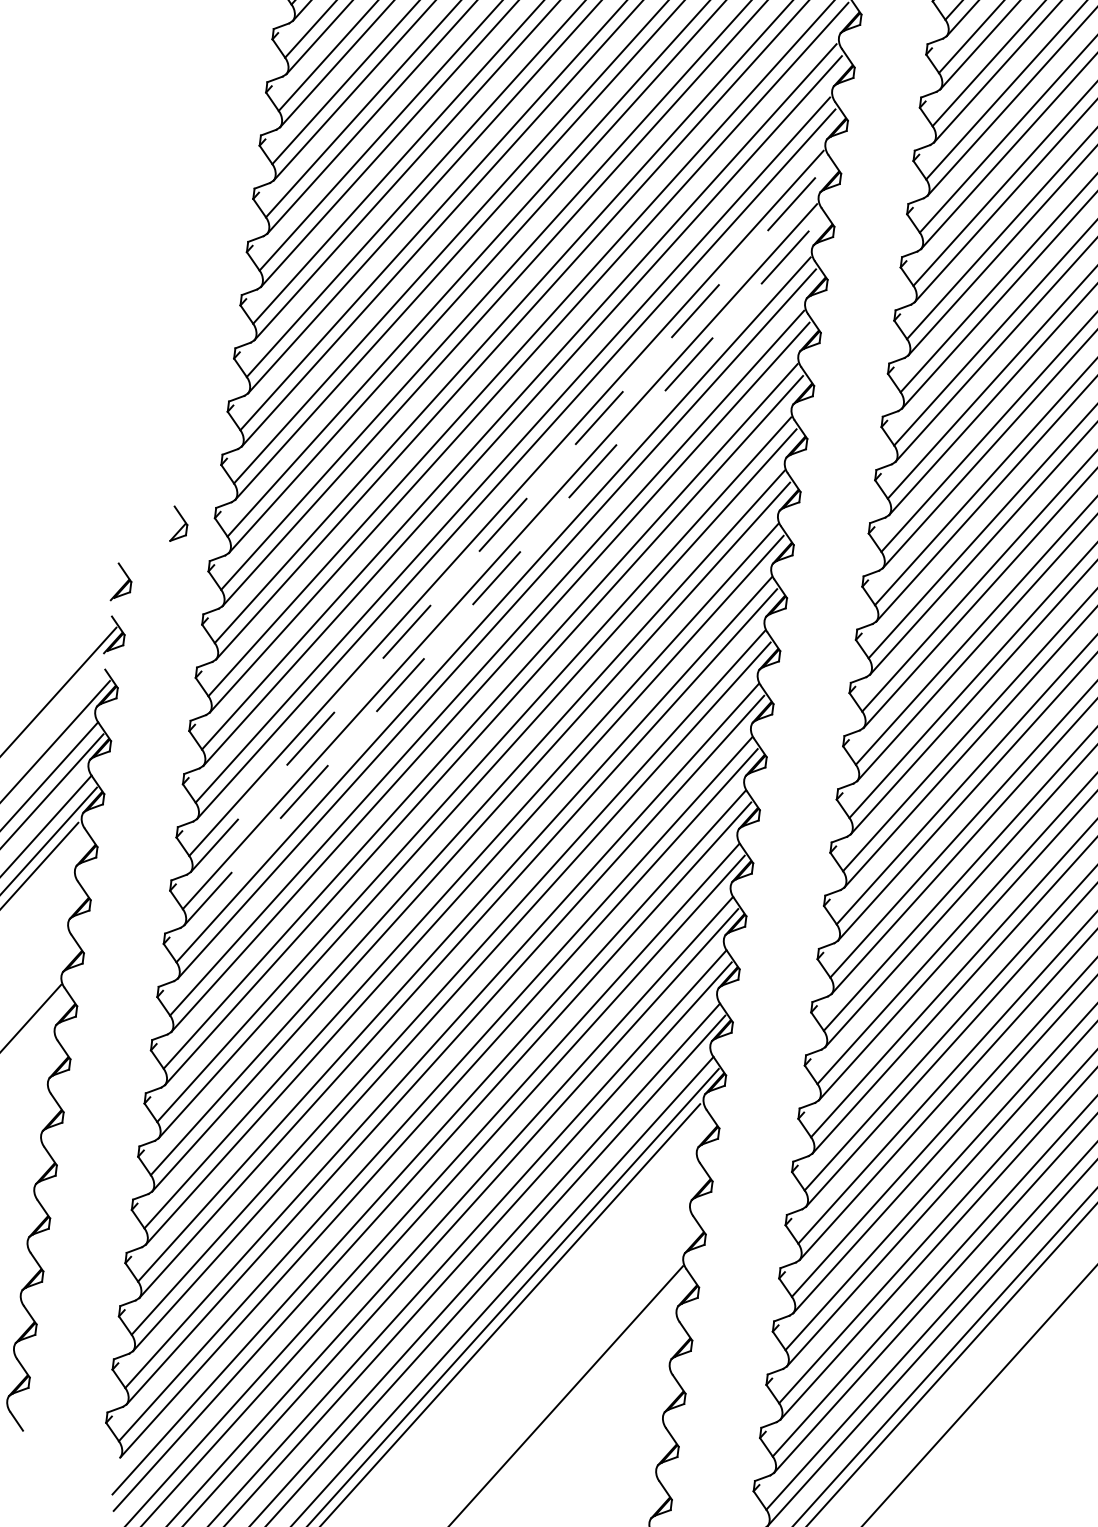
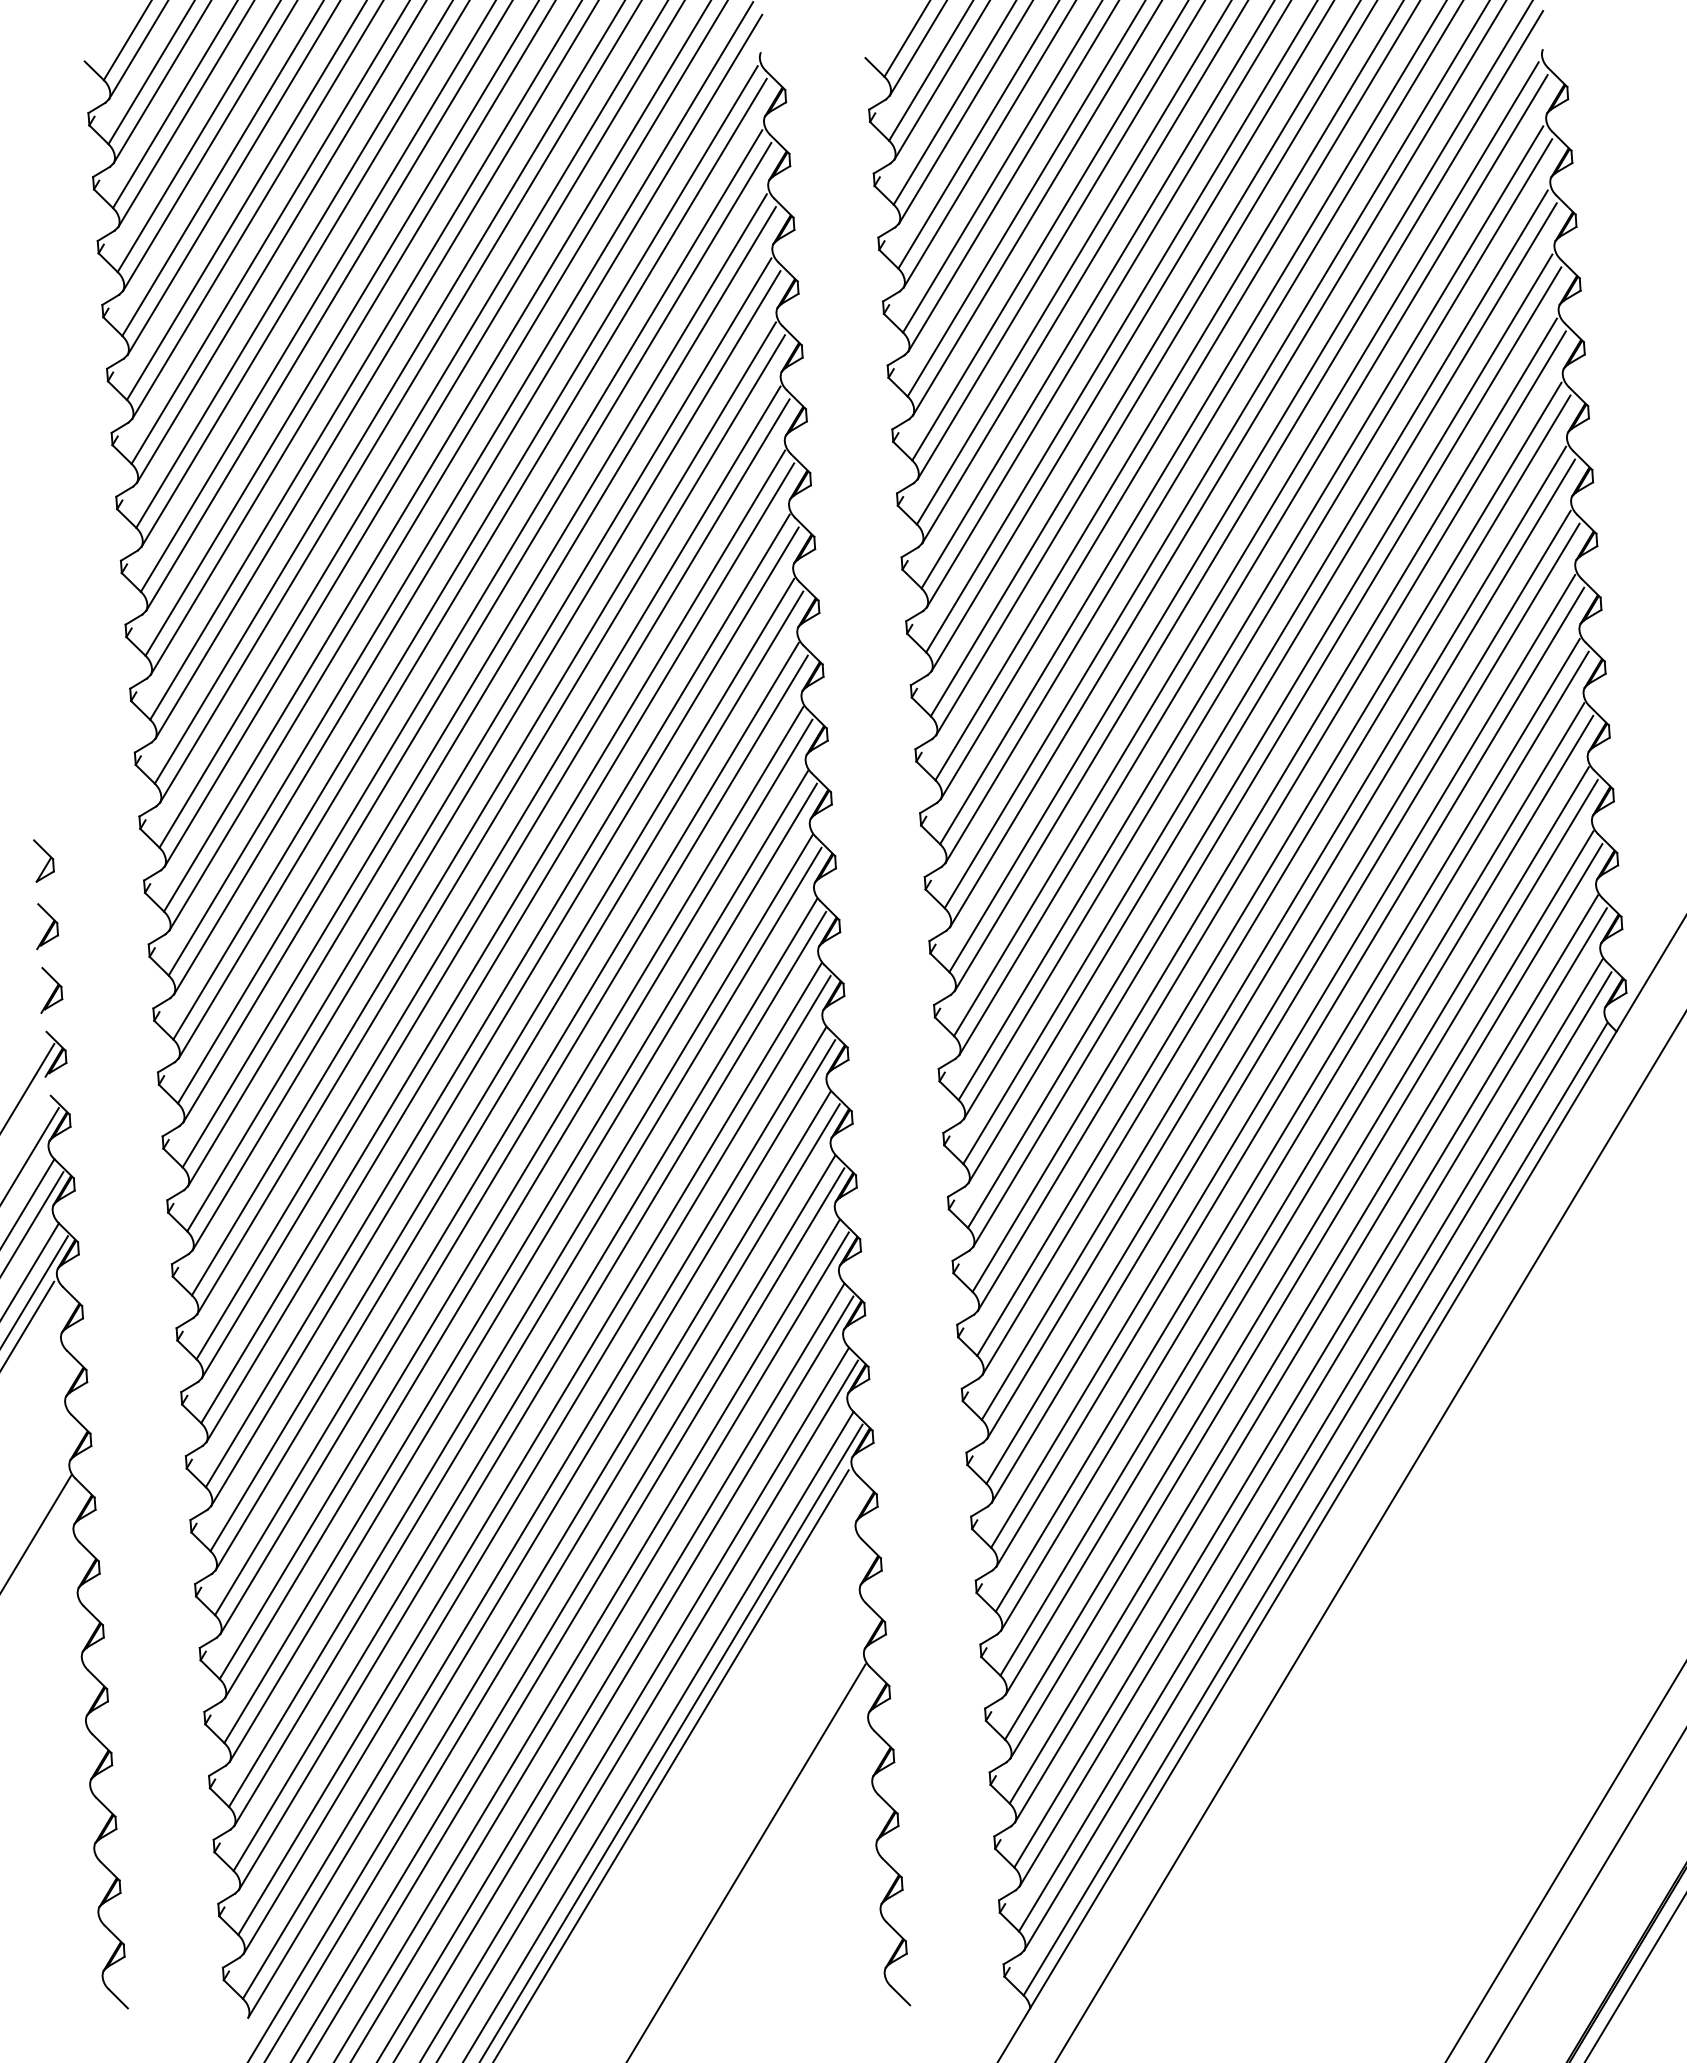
line: (510, 517) -> (491, 824), dashed -> solid
part: (179, 524) -> (43, 860), moved
part: (129, 530) -> (47, 926), added
line: (503, 570) -> (495, 888), dashed -> solid

